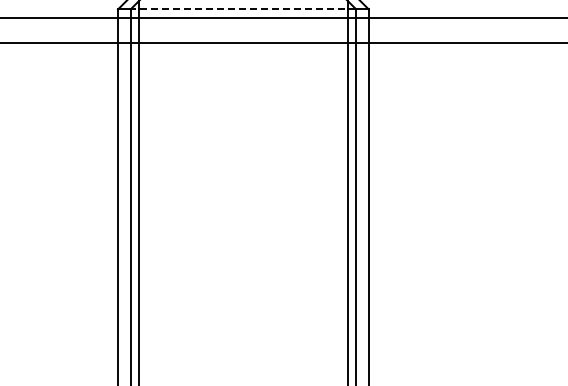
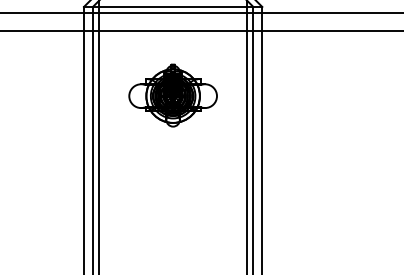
line: (243, 9) -> (173, 6), dashed -> solid
part: (242, 133) -> (172, 95), added

